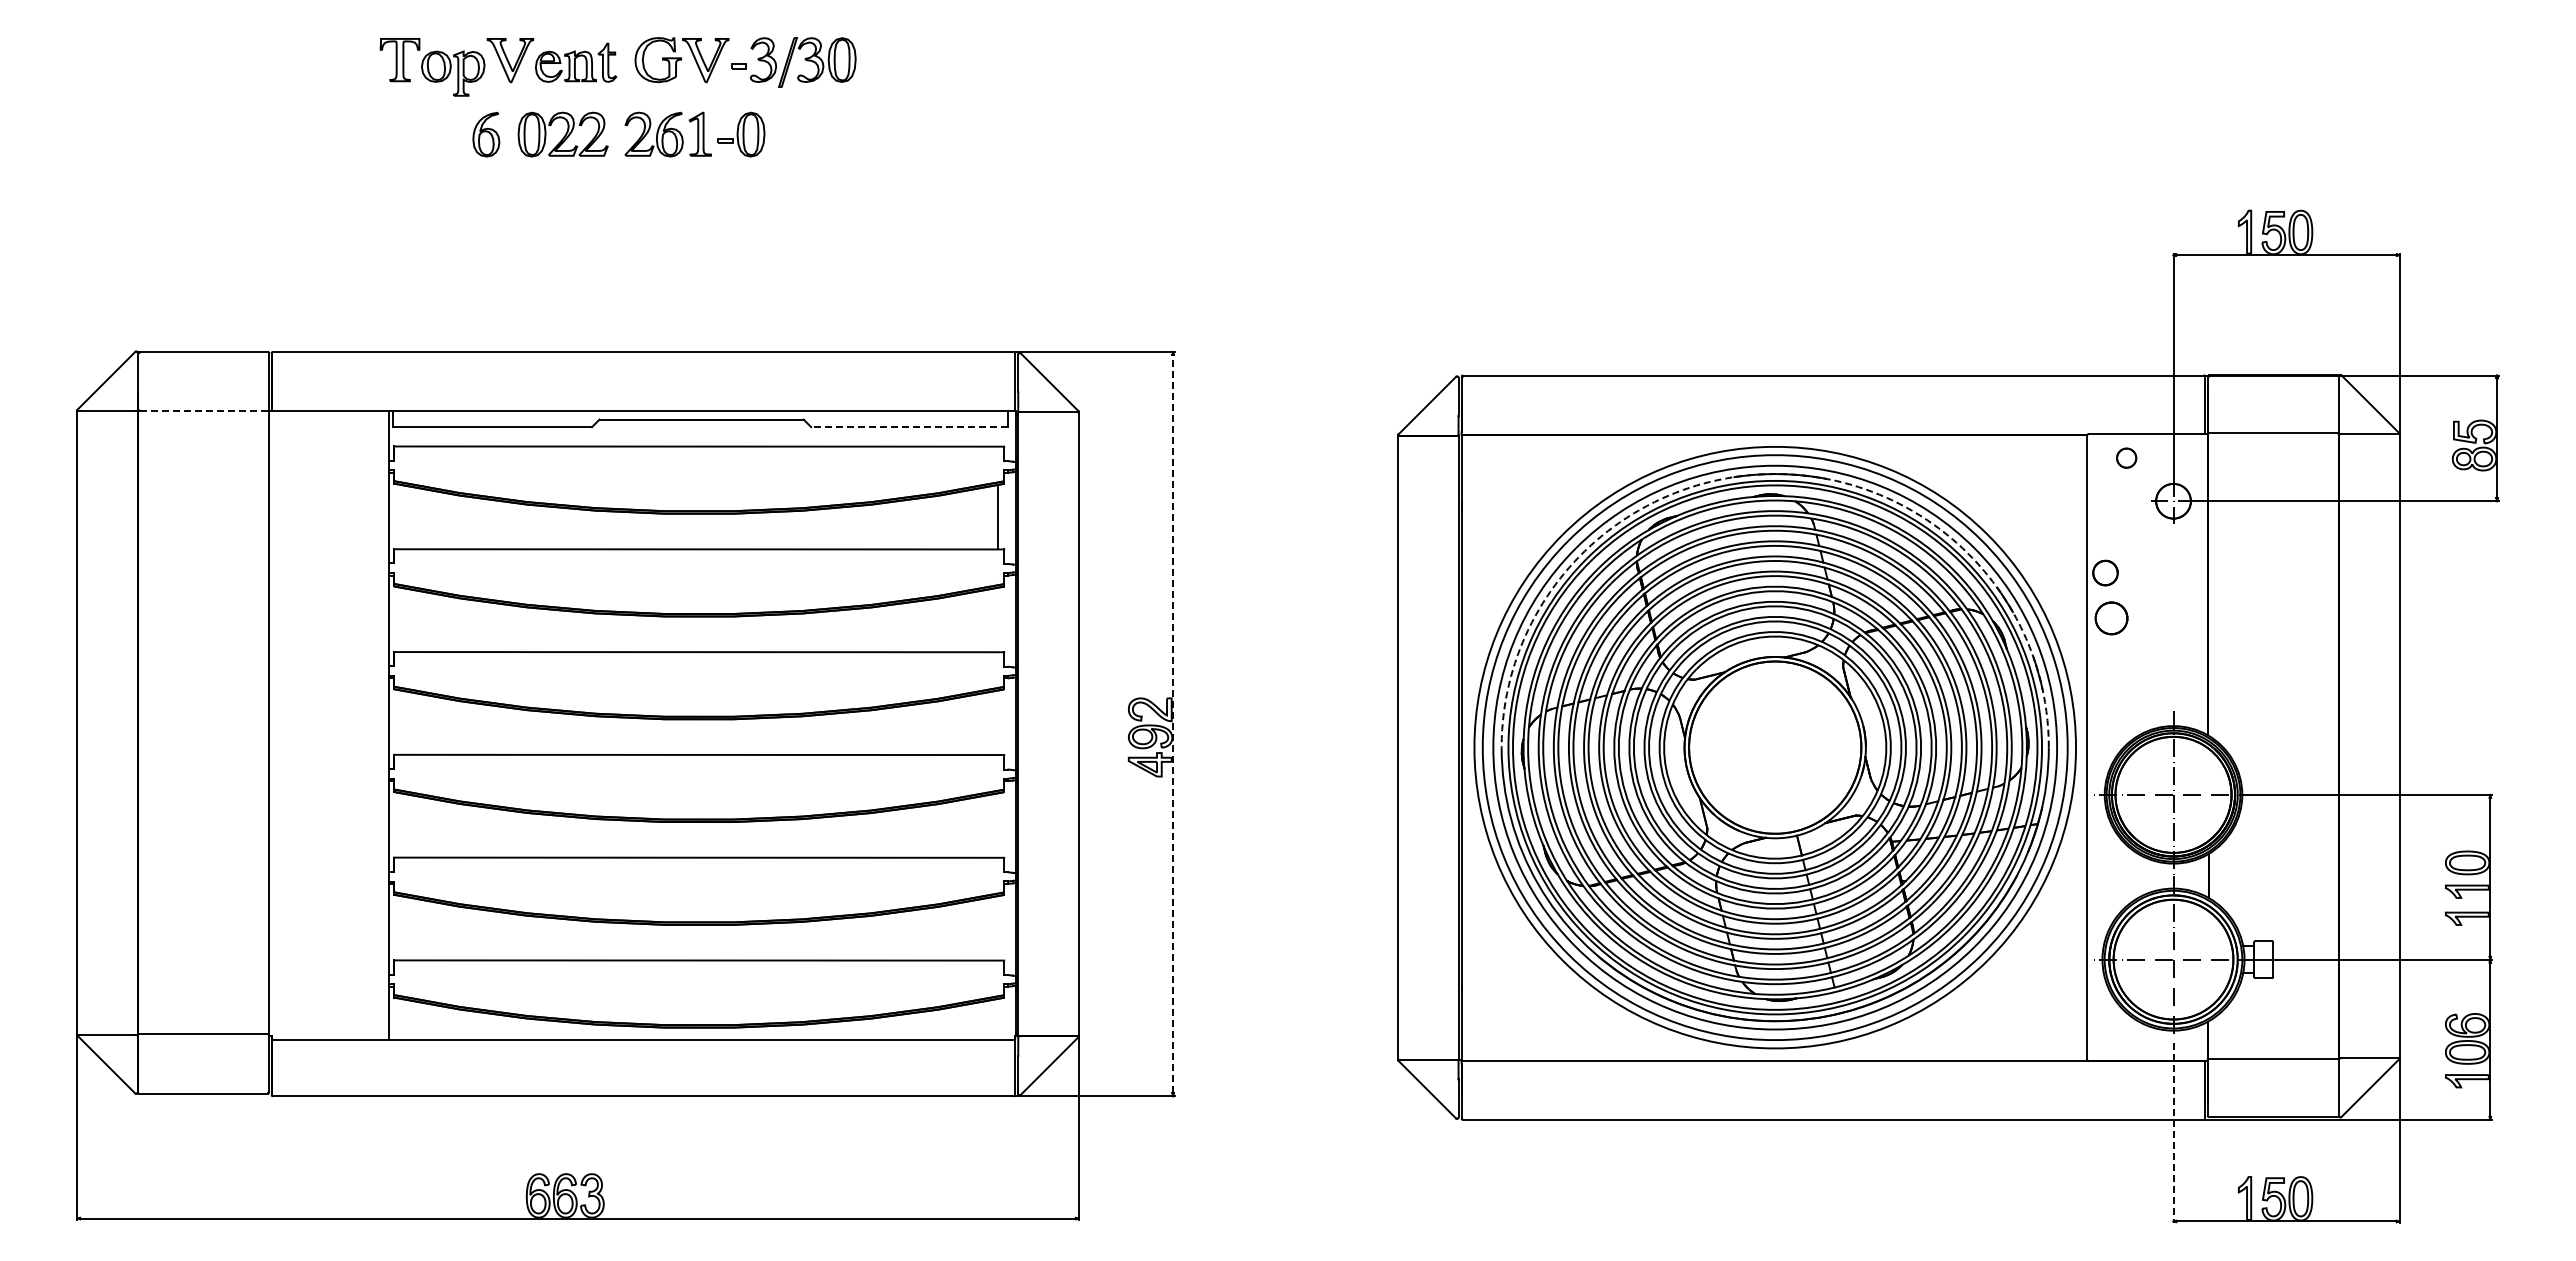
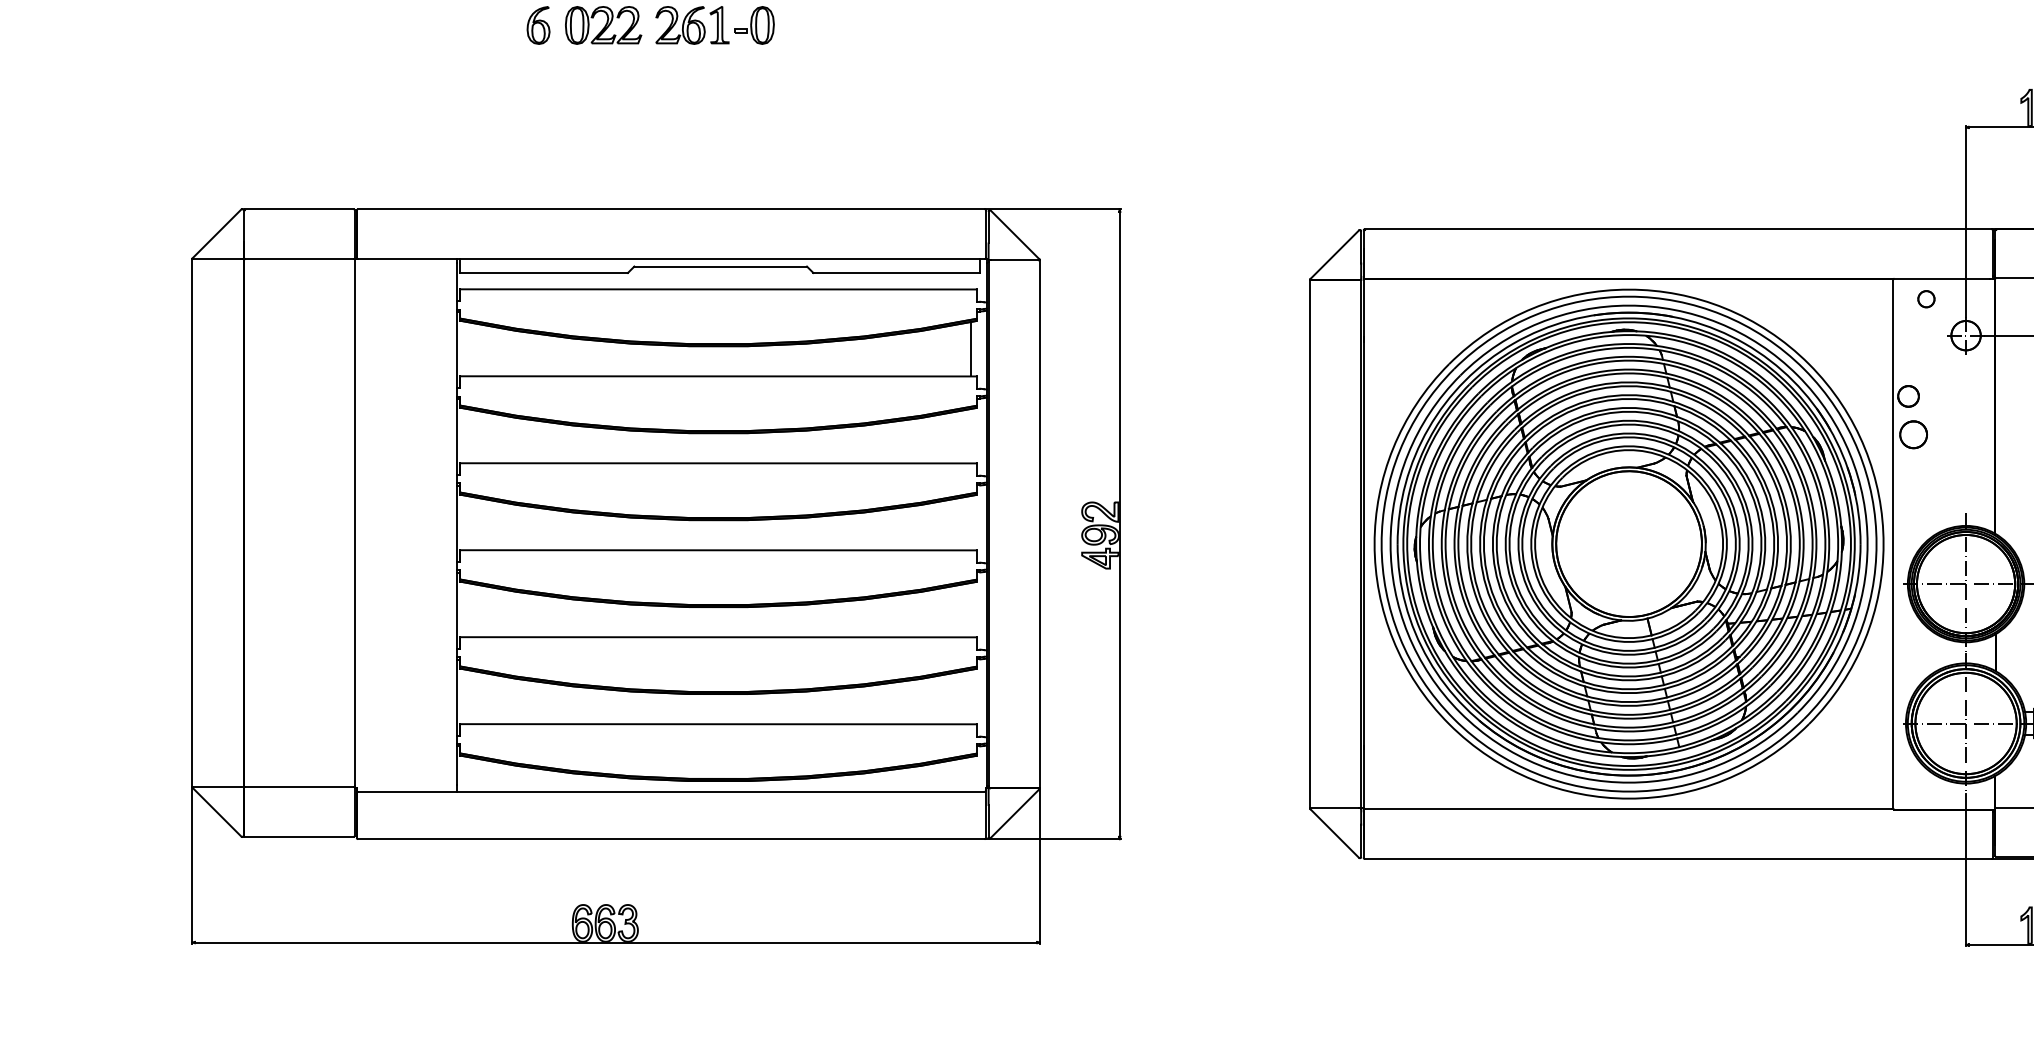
line: (203, 410) -> (299, 258), dashed -> solid
line: (908, 427) -> (895, 273), dashed -> solid
arc: (1775, 474) -> (1629, 313), dashed -> solid
line: (1173, 723) -> (1119, 523), dashed -> solid
line: (2173, 1133) -> (1966, 870), dashed -> solid

